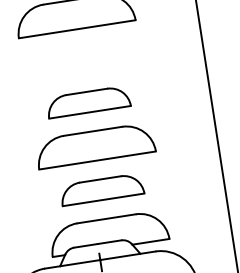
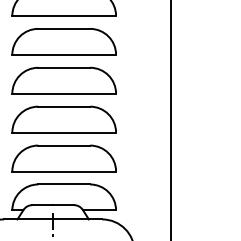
part: (80, 58) -> (63, 41), added
part: (87, 102) -> (63, 80), size x1.43
part: (101, 189) -> (63, 158), size x1.43

